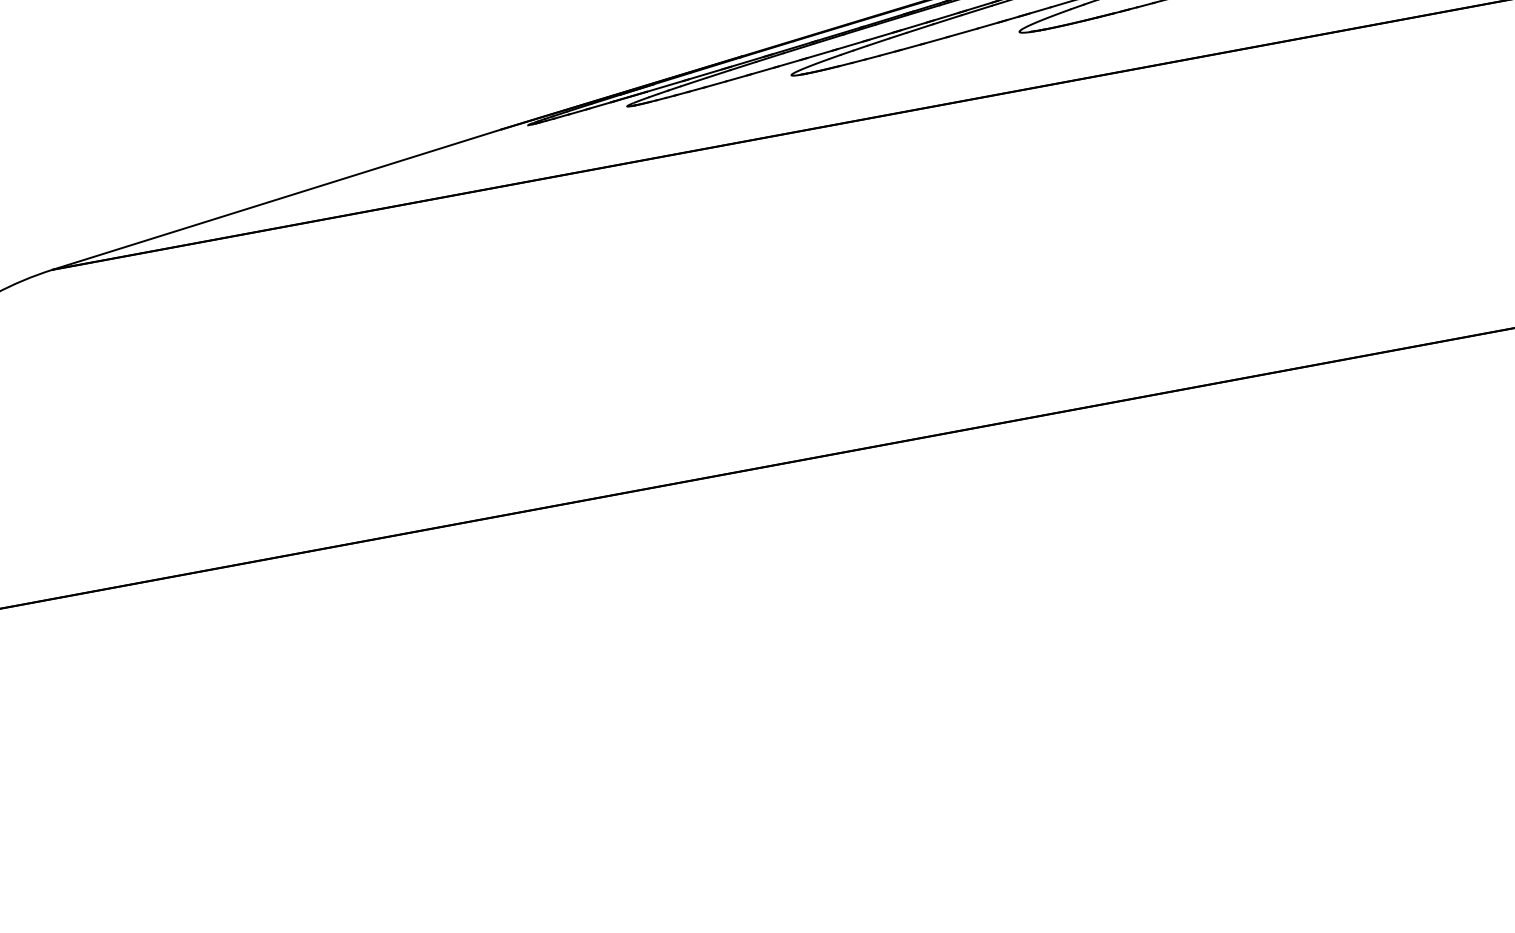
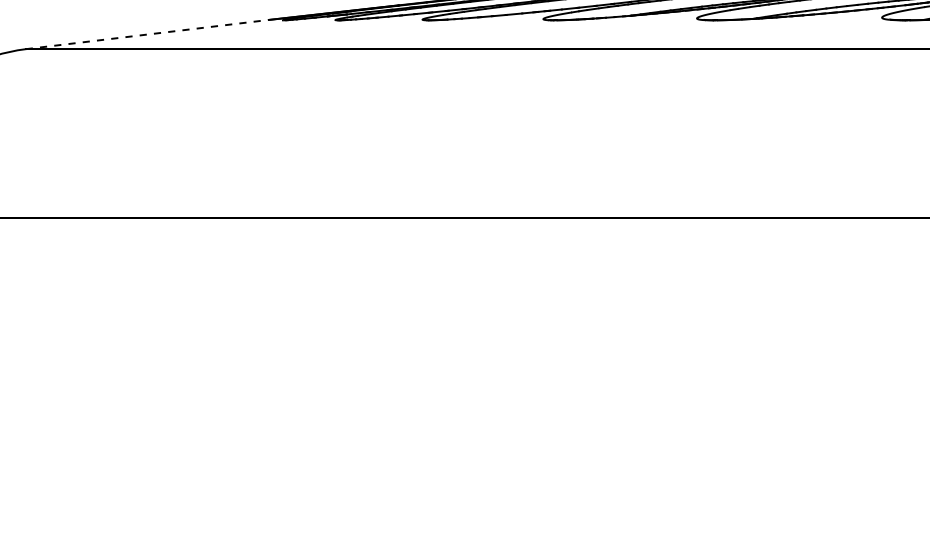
line: (277, 199) -> (147, 34), solid -> dashed

